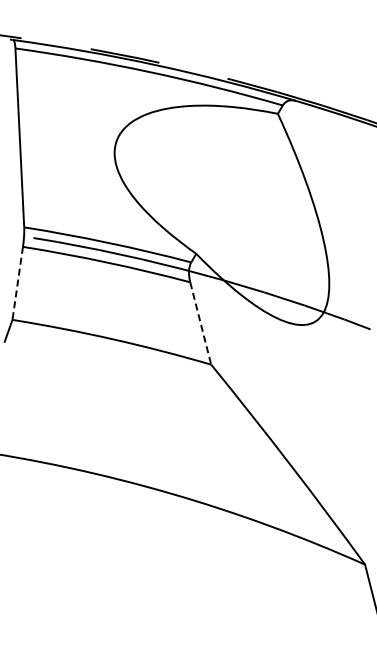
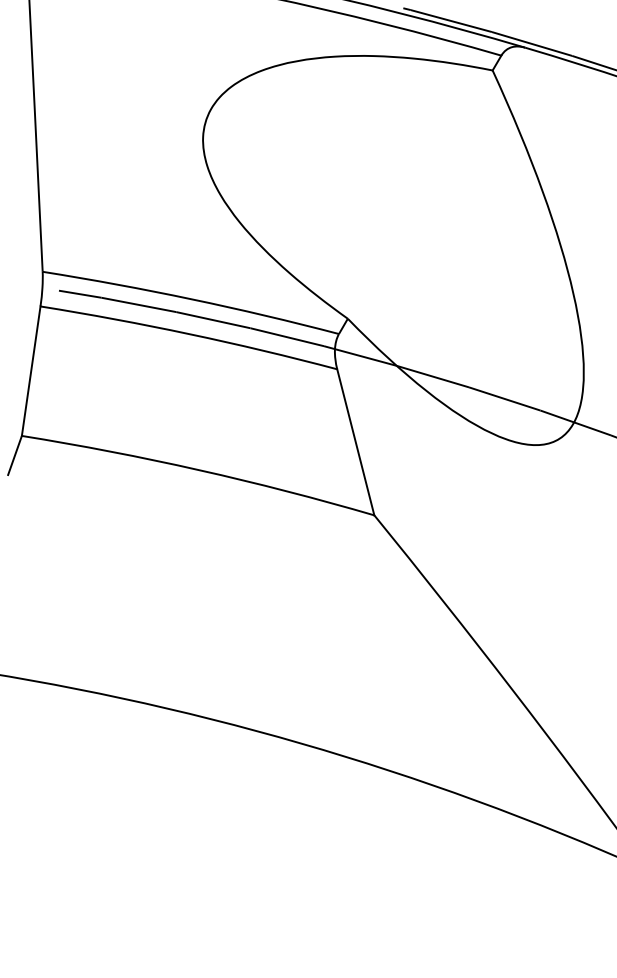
line: (17, 283) -> (30, 371), dashed -> solid
line: (200, 323) -> (355, 442), dashed -> solid

